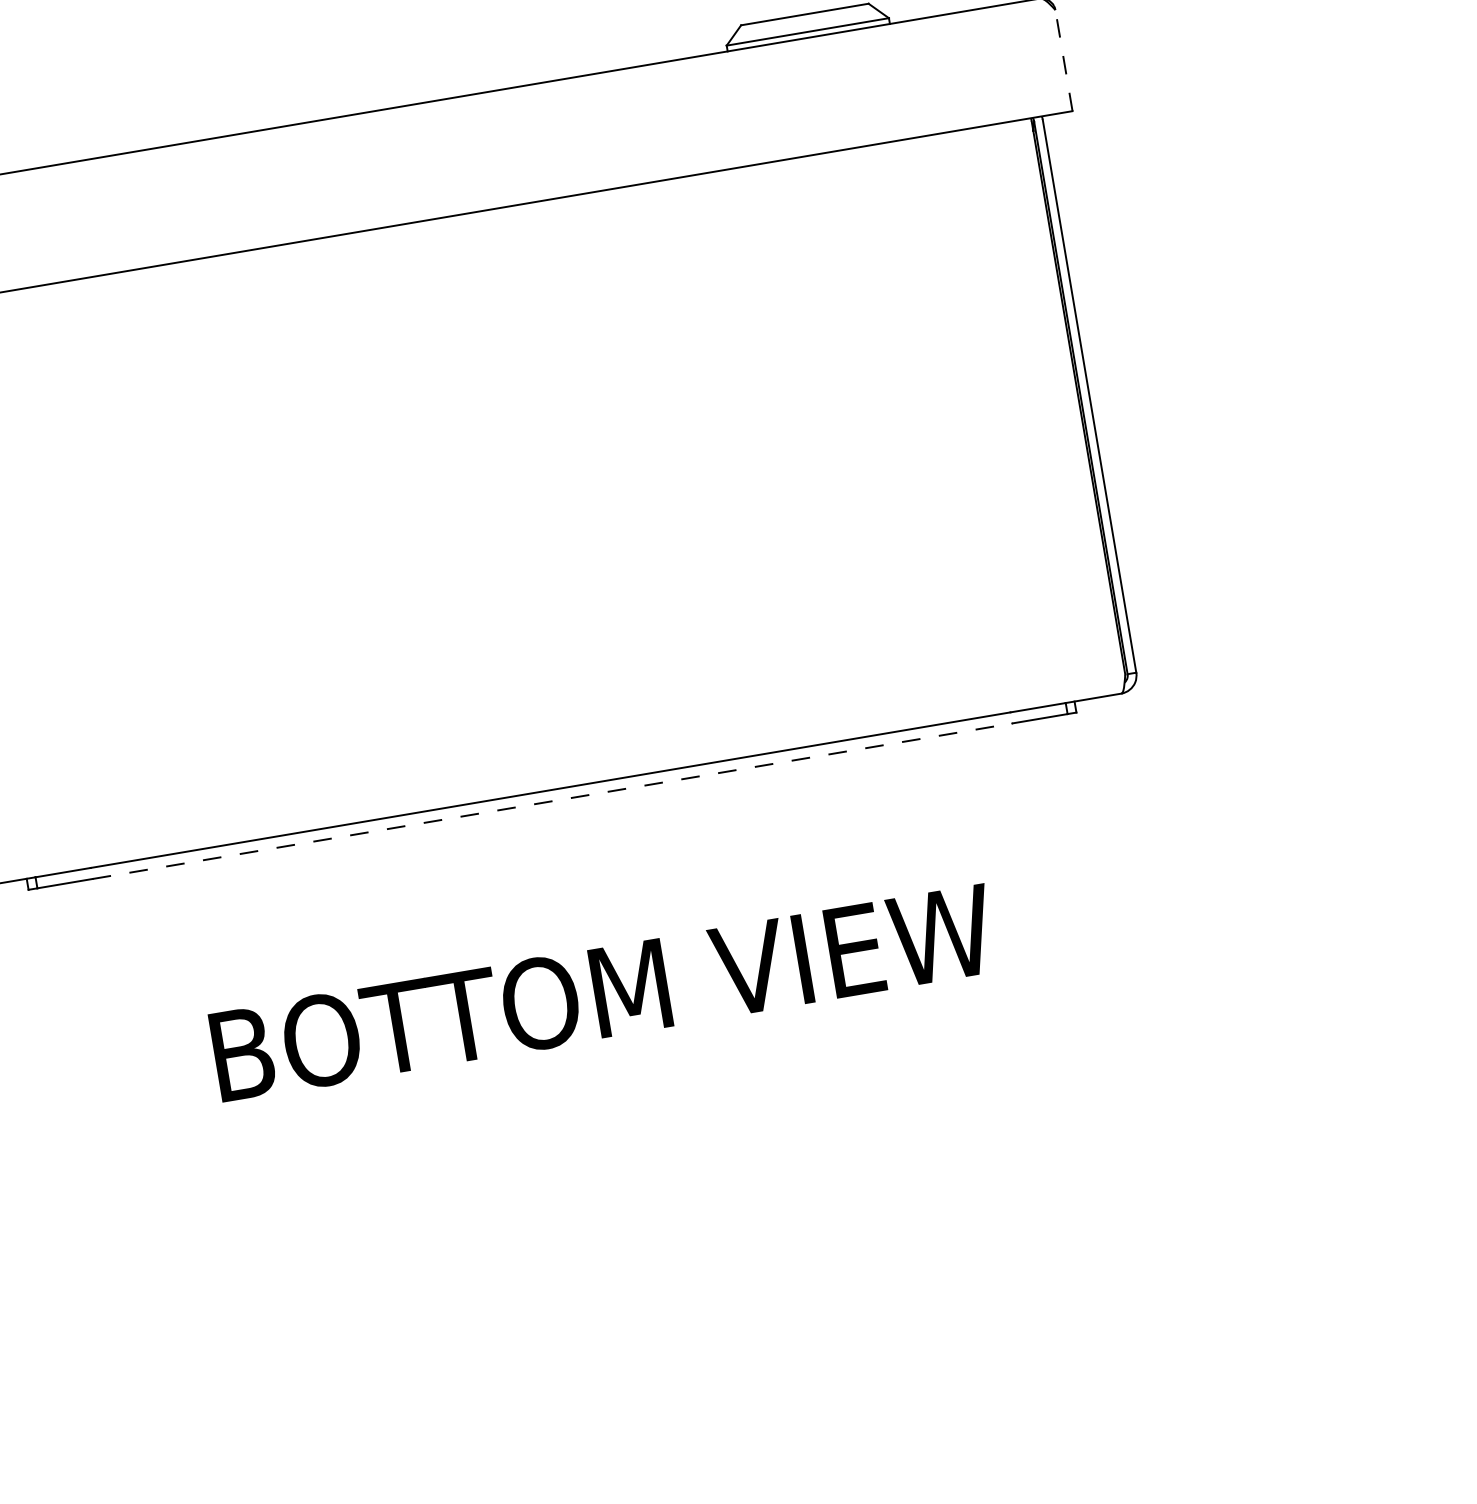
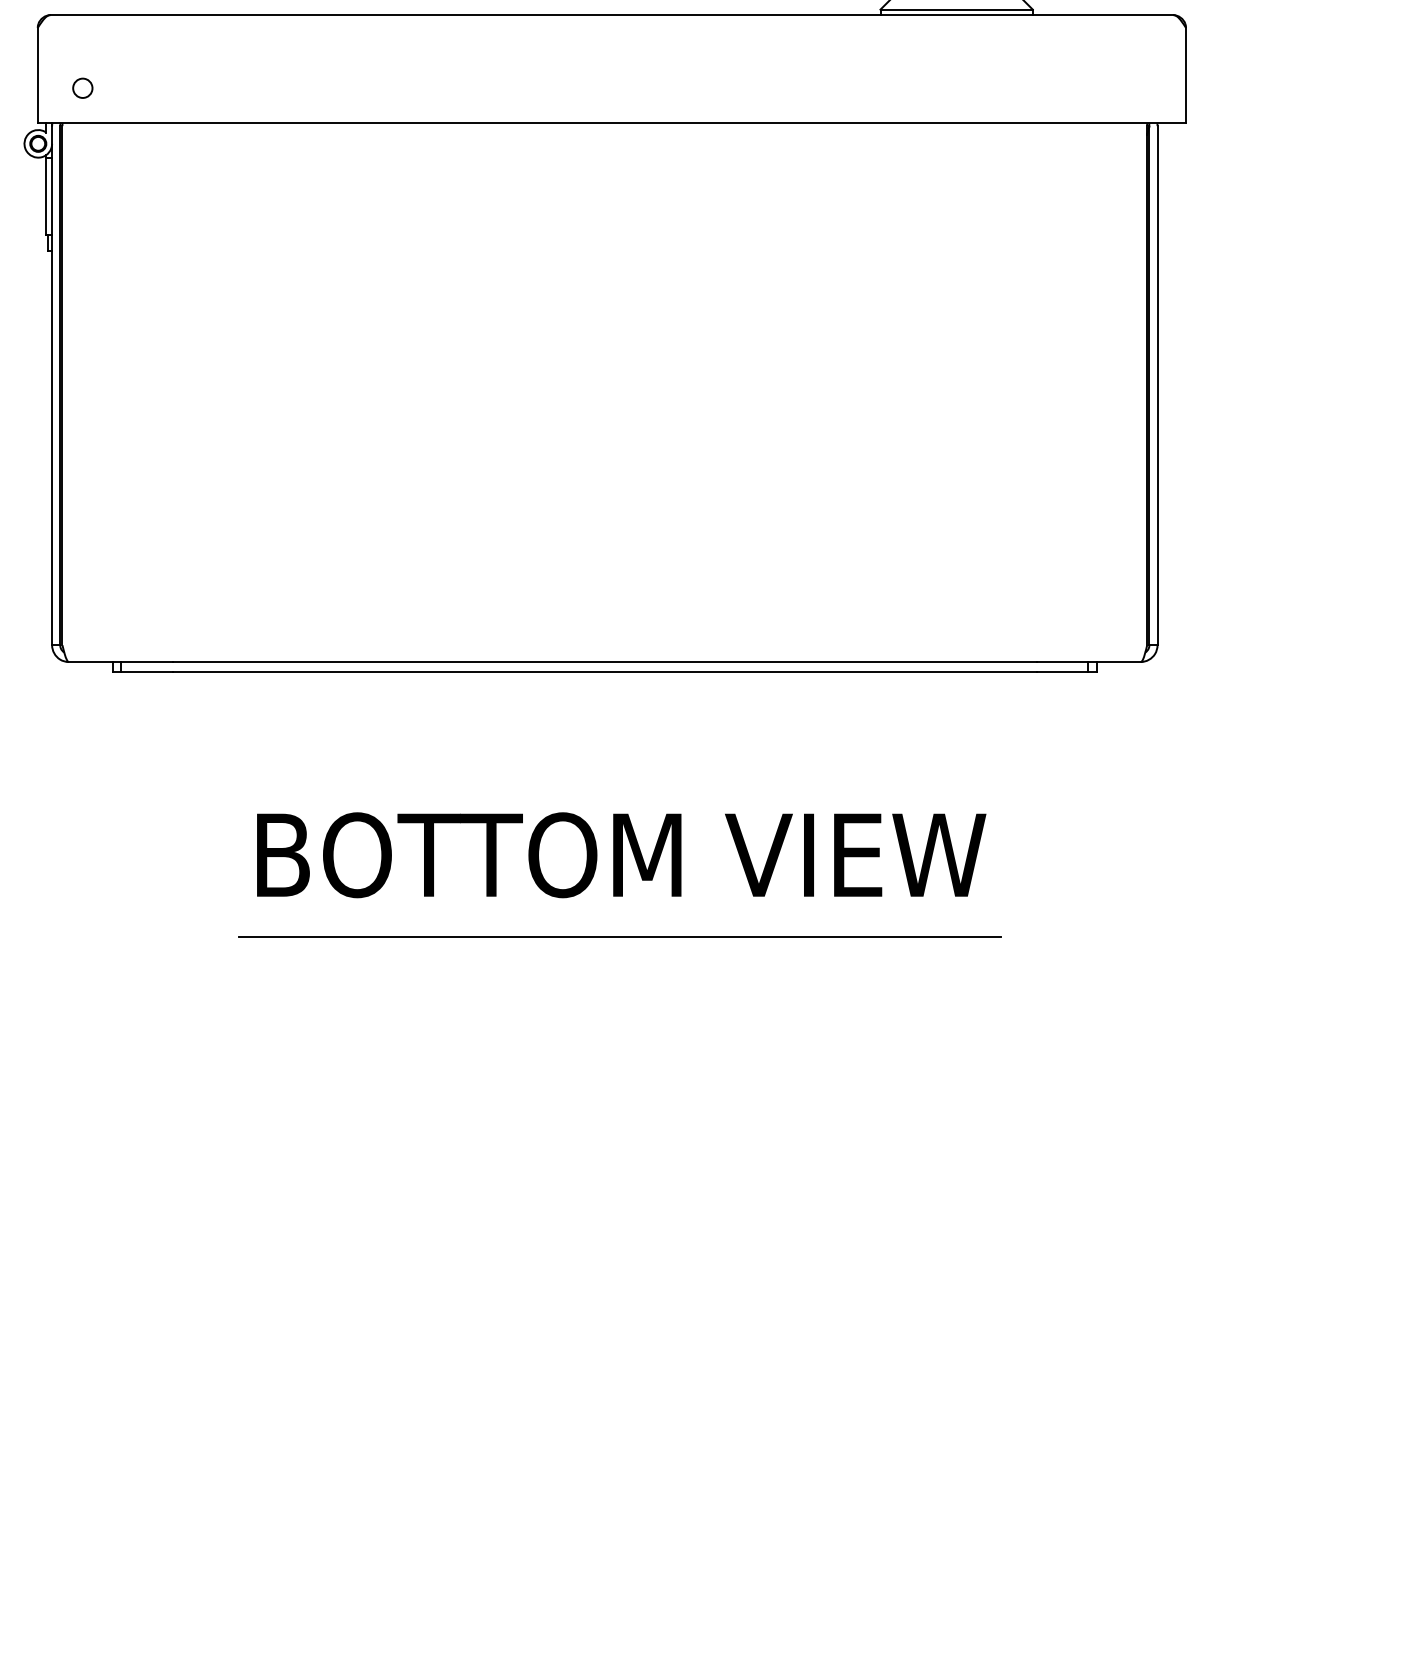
line: (1064, 59) -> (1186, 74), dashed -> solid
line: (552, 801) -> (604, 672), dashed -> solid
line: (615, 1080) -> (619, 937), added

